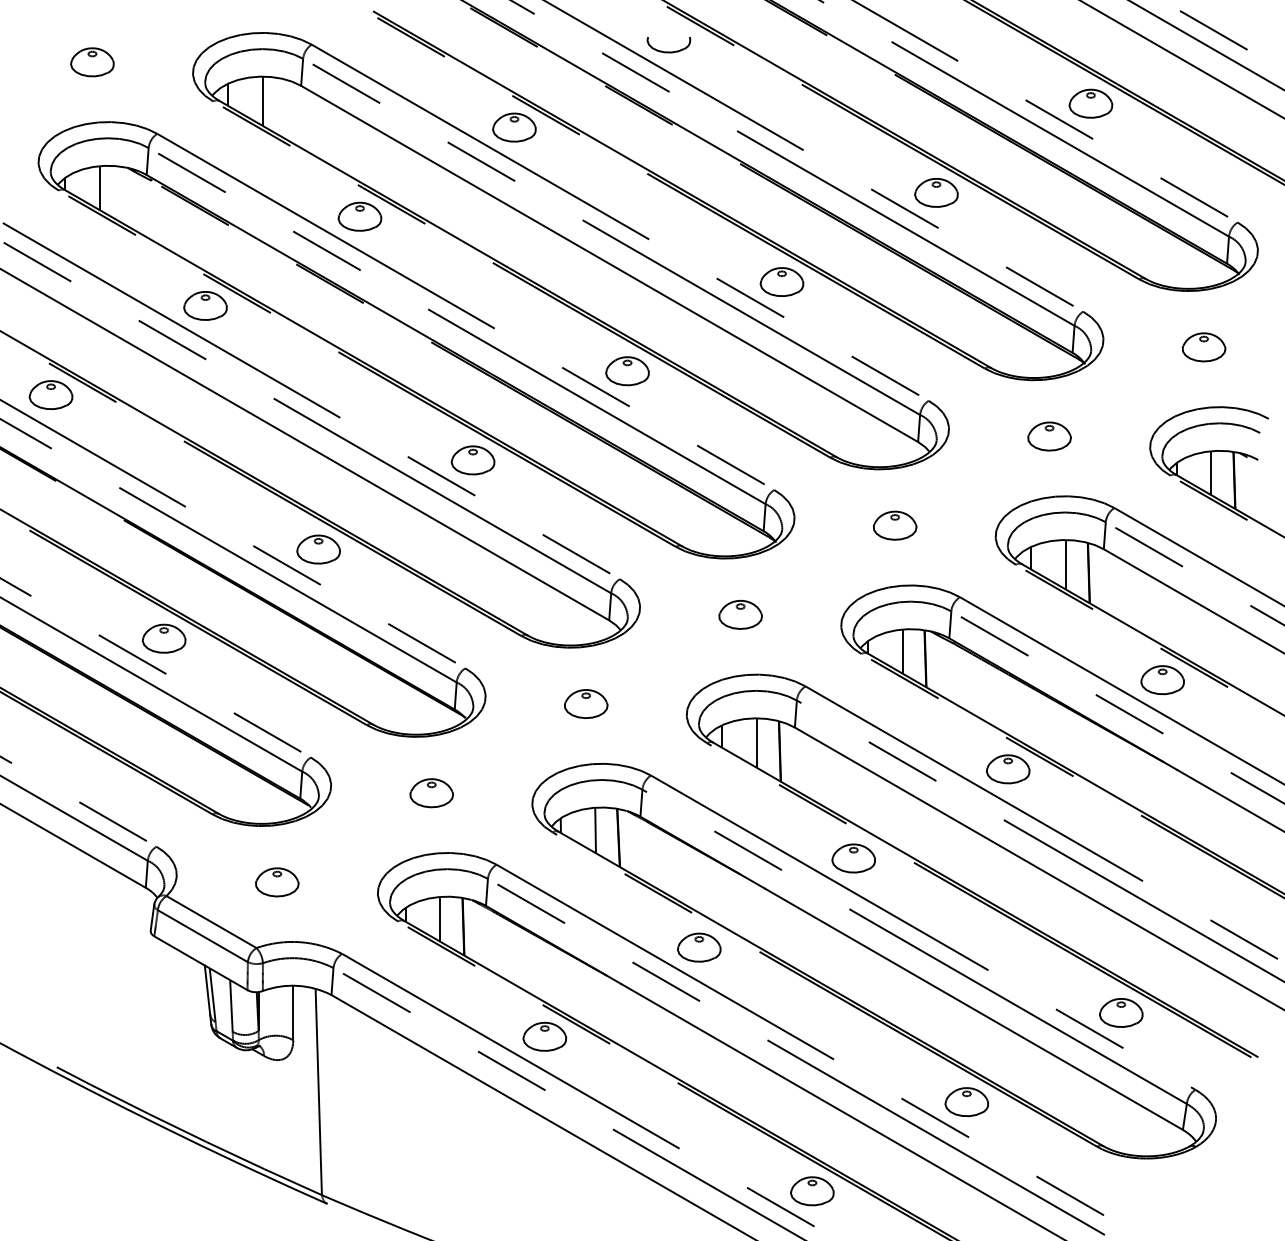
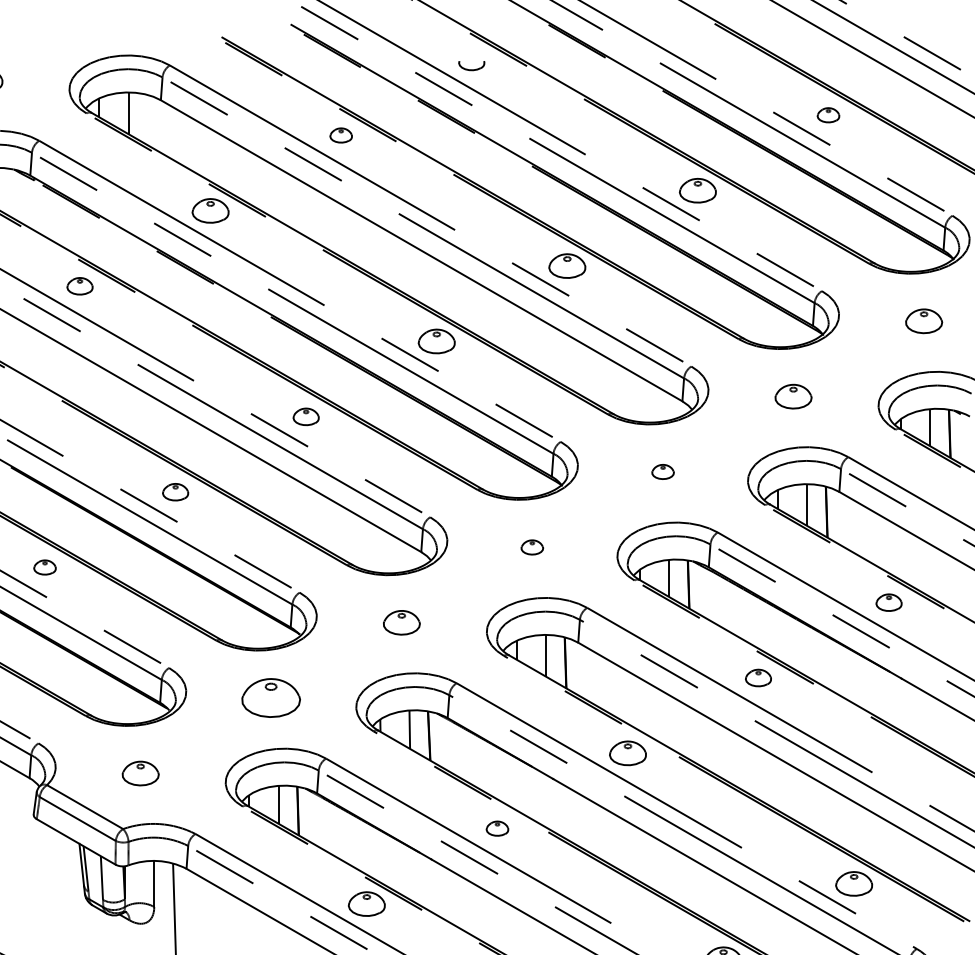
part: (668, 45) -> (471, 66), size x0.7
part: (1090, 103) -> (828, 115), size x0.6
part: (514, 127) -> (341, 135), size x0.6
part: (205, 305) -> (80, 285), size x0.7
part: (472, 460) -> (305, 416), size x0.7
part: (895, 525) -> (663, 471), size x0.6
part: (318, 549) -> (175, 492), size x0.7
part: (740, 614) -> (532, 547), size x0.6
part: (163, 638) -> (44, 567), size x0.6
part: (1162, 680) -> (888, 602), size x0.7
part: (1007, 769) -> (757, 678), size x0.7
part: (431, 793) -> (271, 698), size x1.6
part: (699, 947) -> (497, 828), size x0.6

